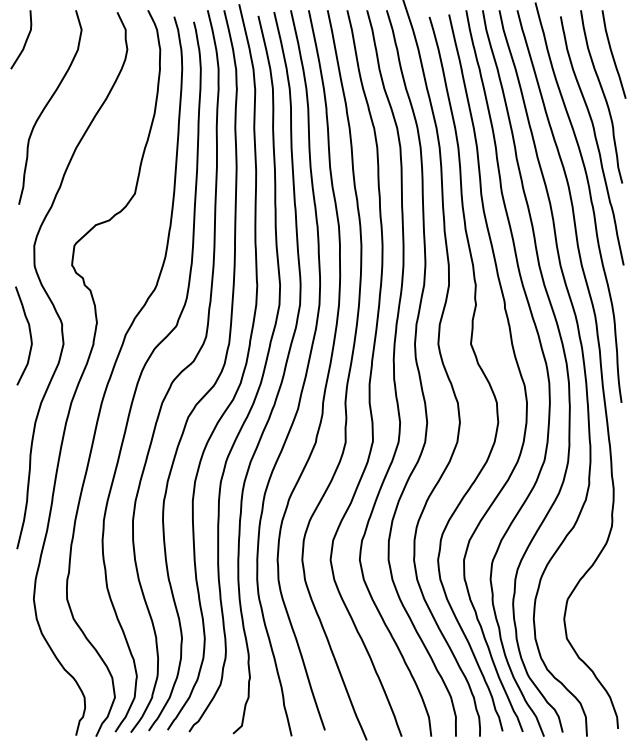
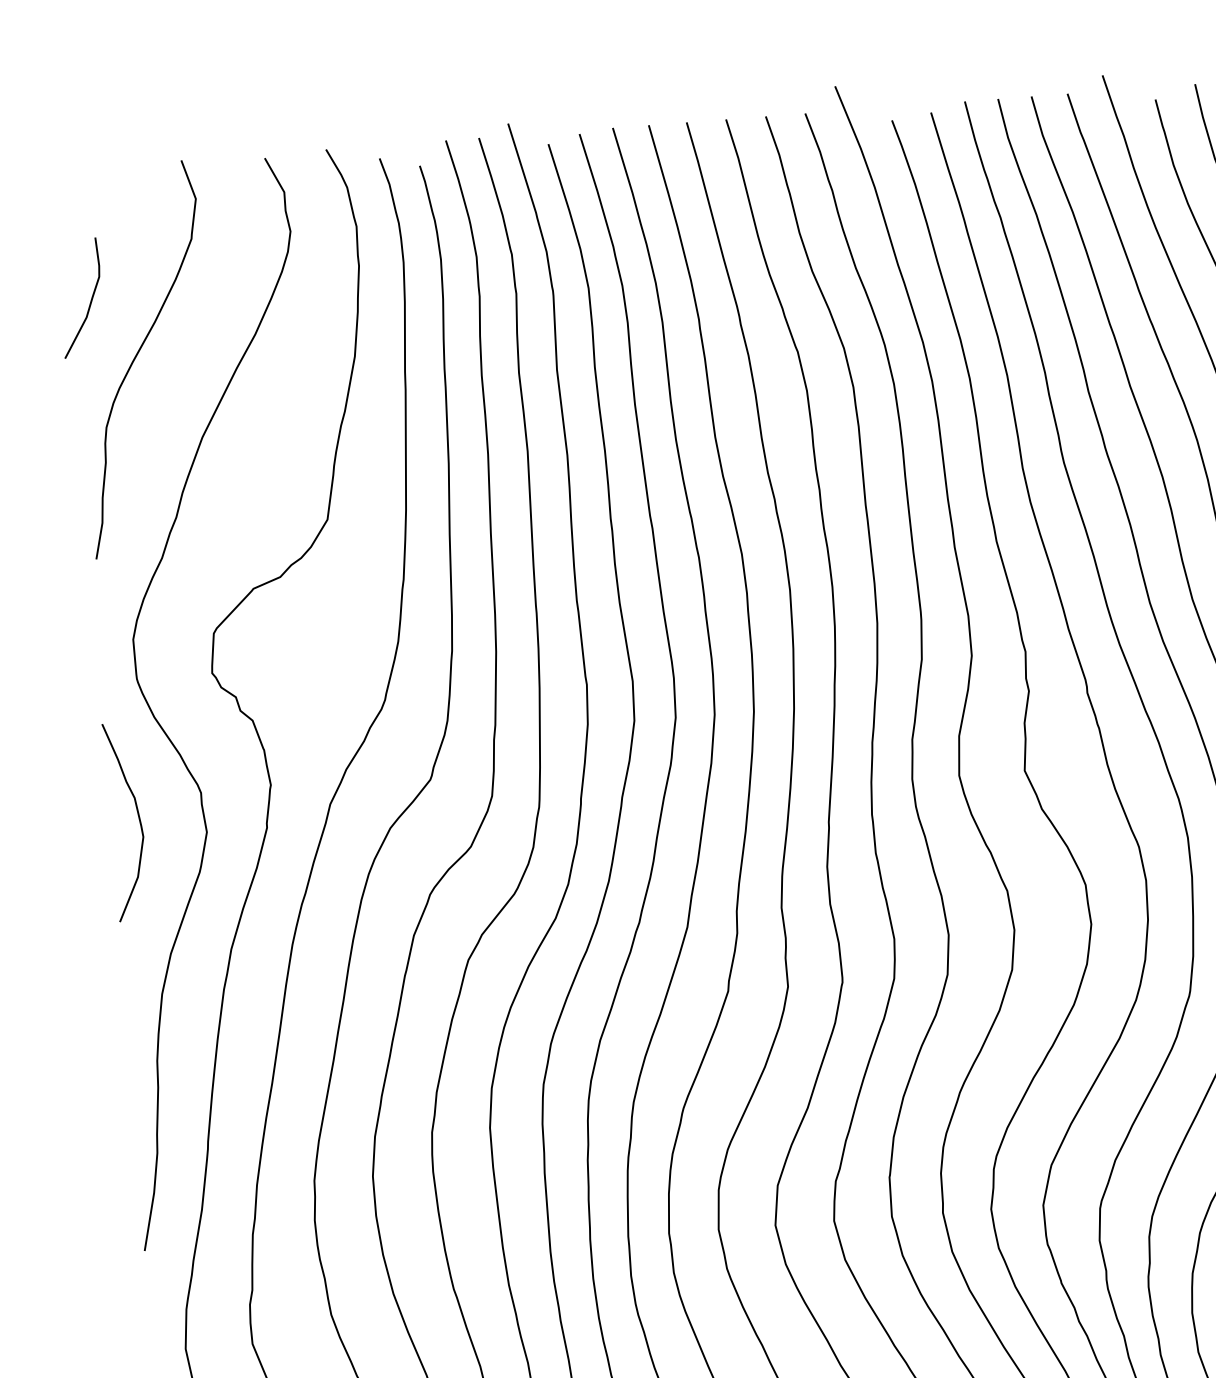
curve: (25, 40) -> (89, 298), moved

